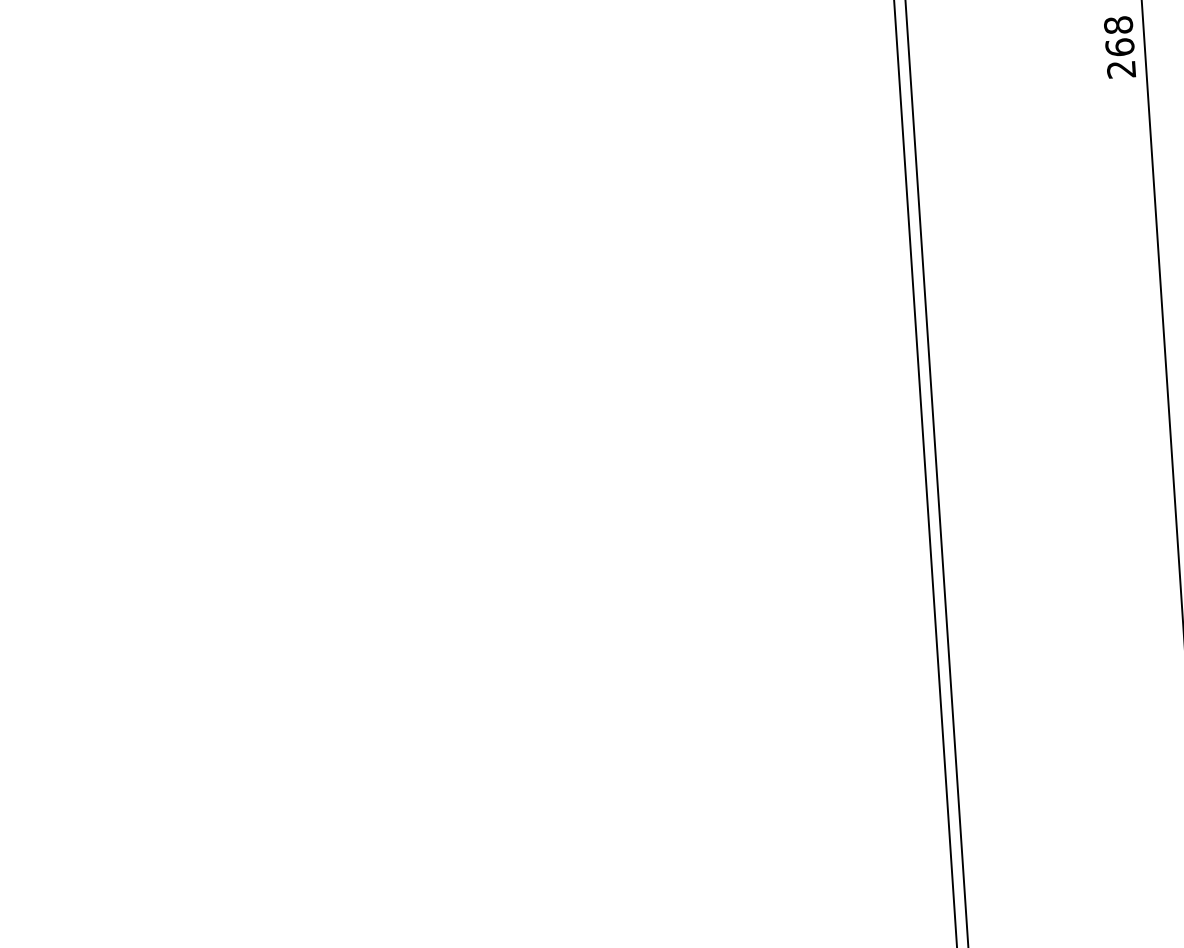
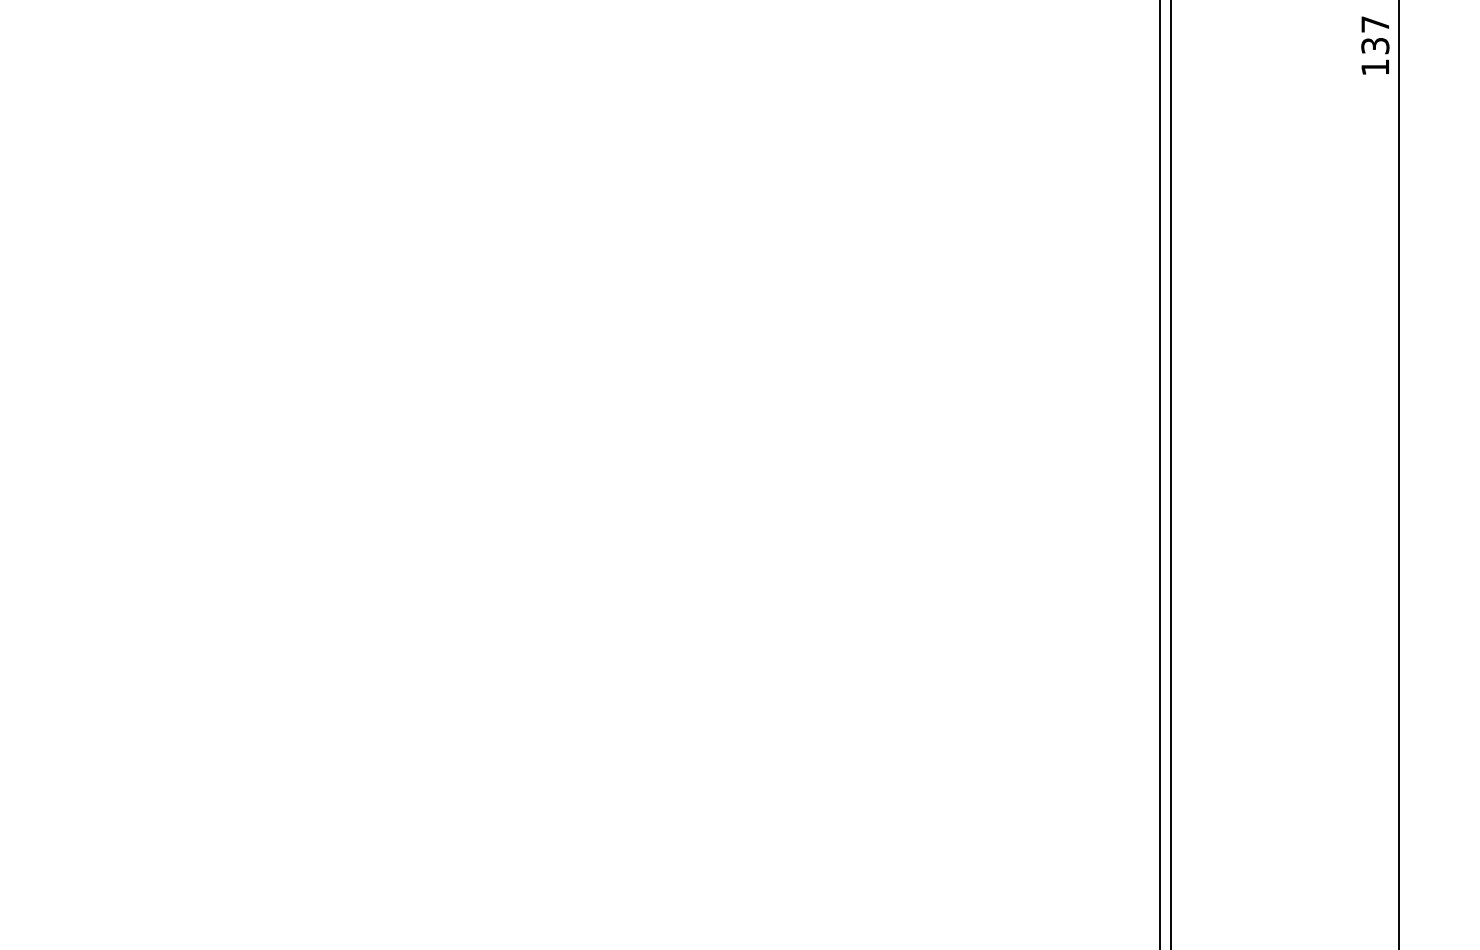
text: (1120, 46) -> (1375, 45), 268 -> 137

